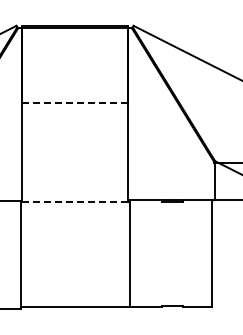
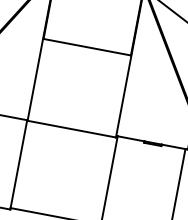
line: (75, 103) -> (87, 47), dashed -> solid
line: (75, 202) -> (72, 129), dashed -> solid

